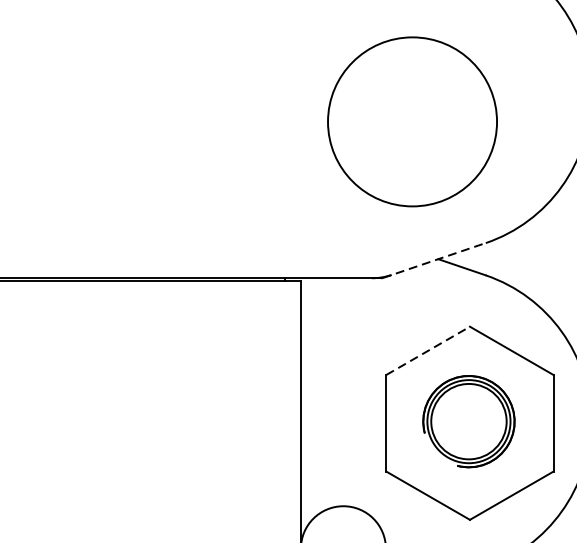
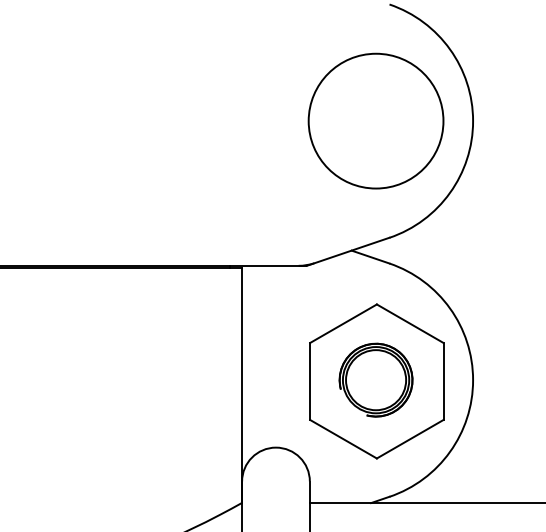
circle: (411, 121) -> (375, 120), moved
line: (434, 260) -> (348, 251), dashed -> solid
line: (428, 350) -> (343, 323), dashed -> solid

